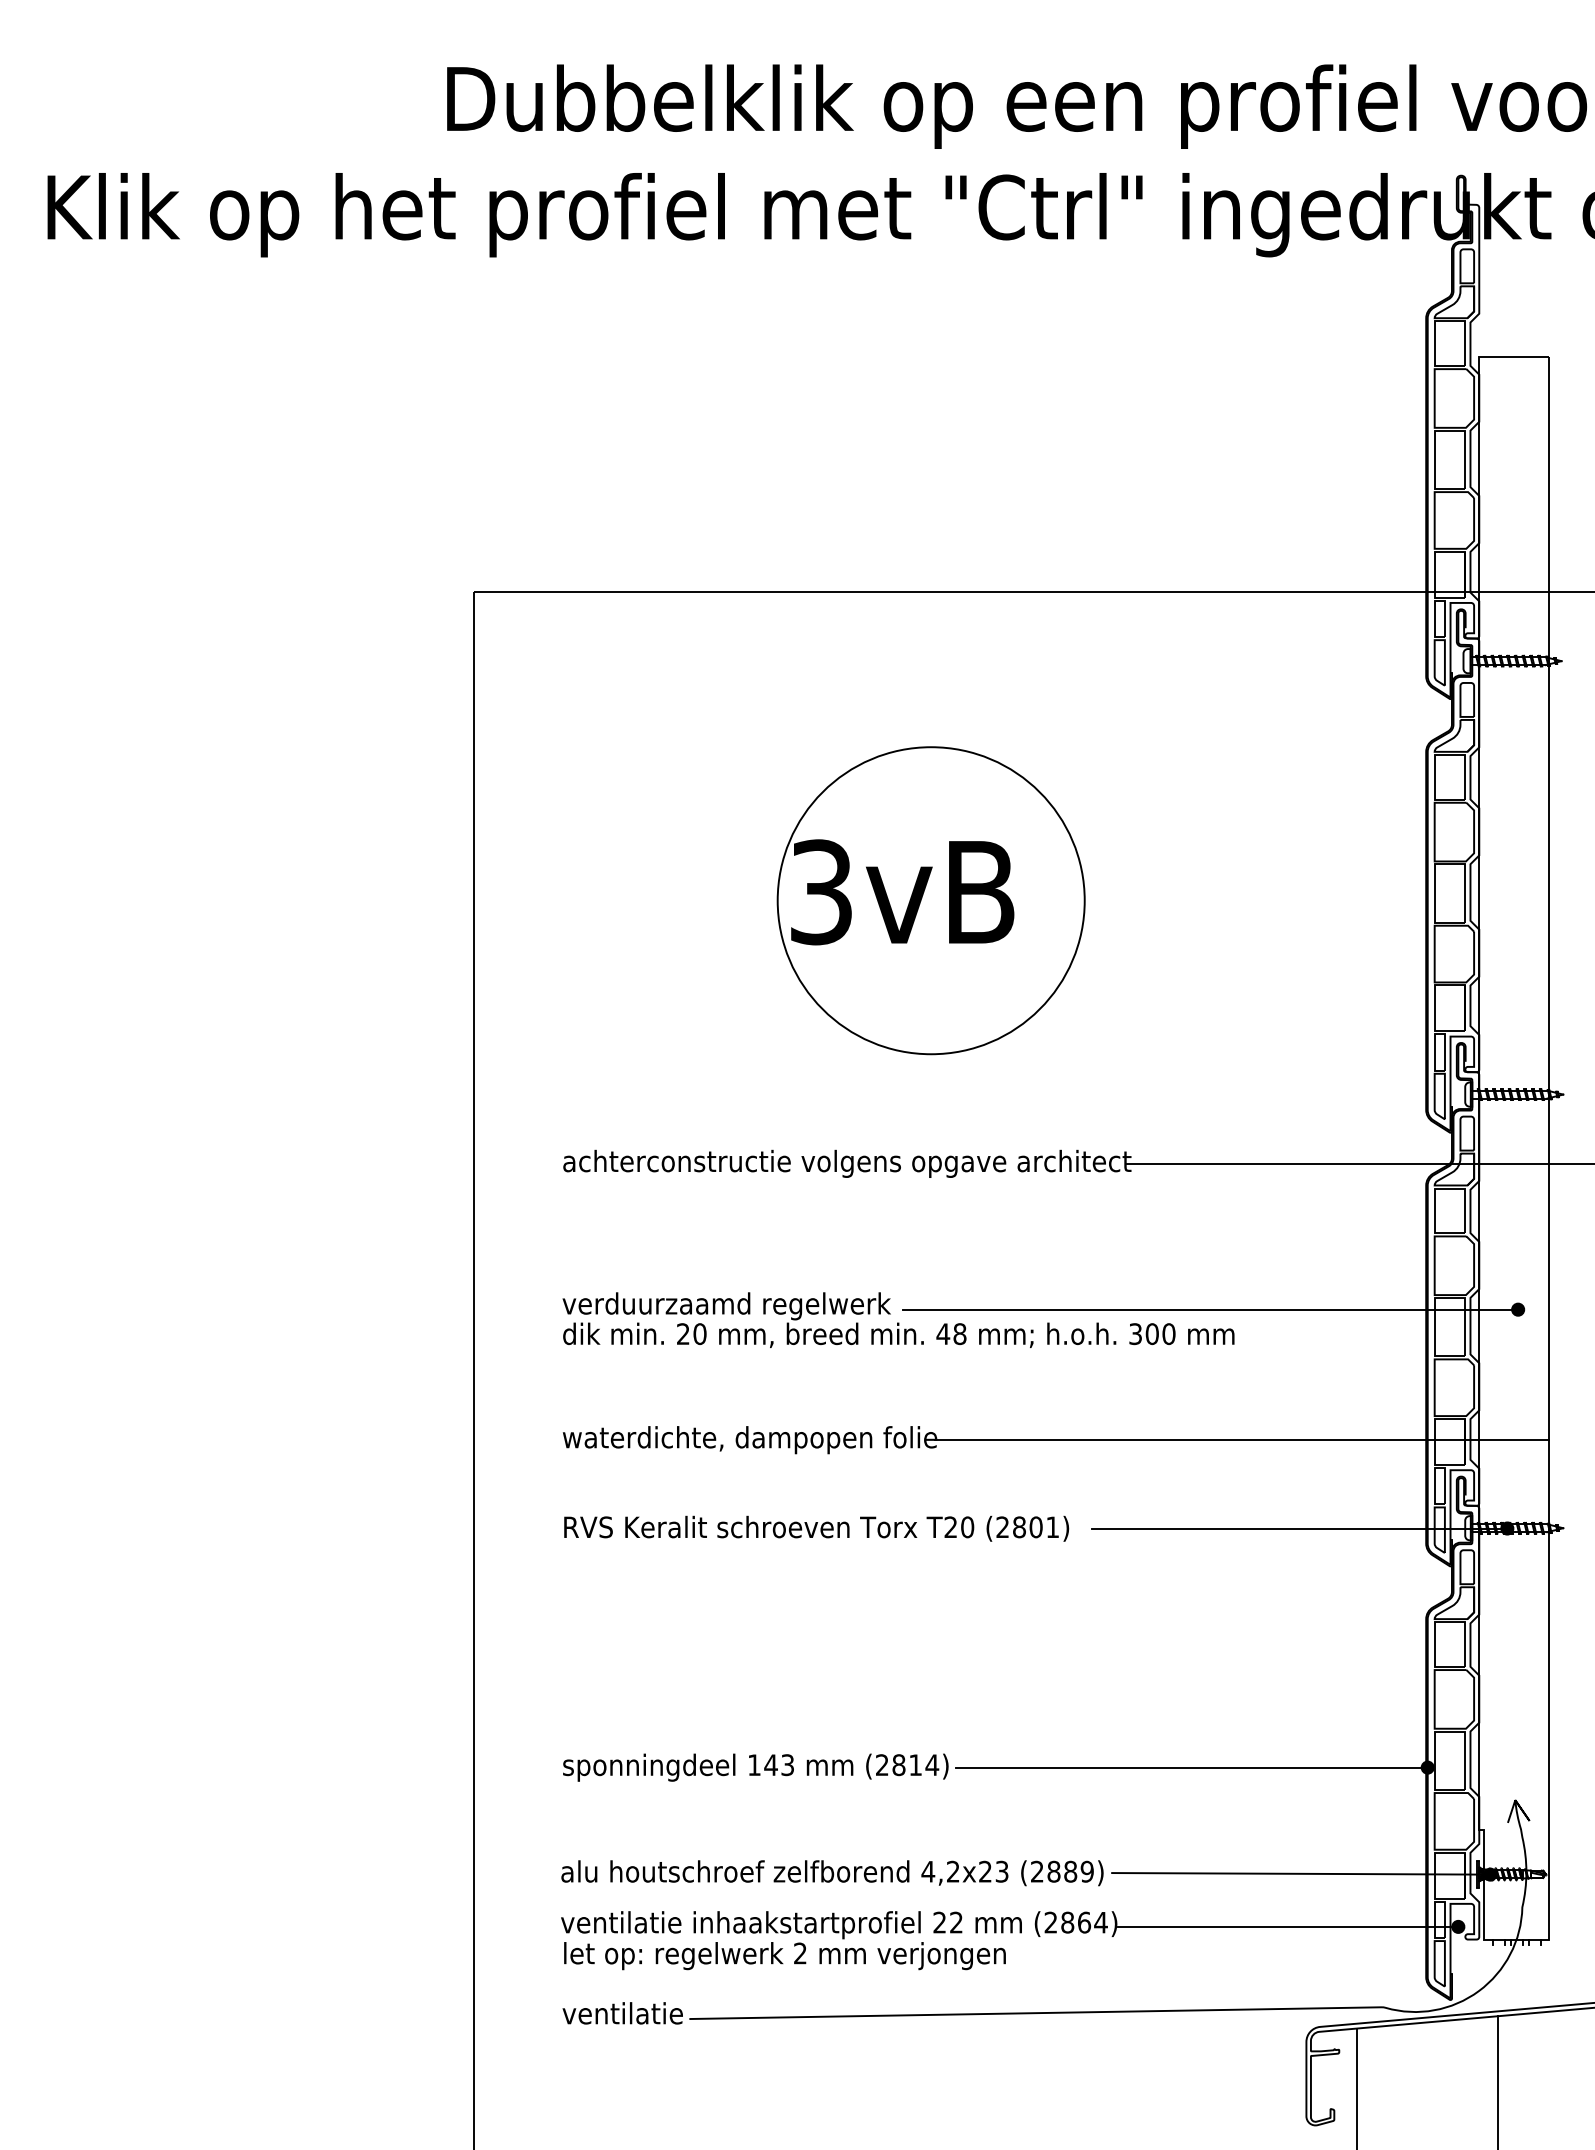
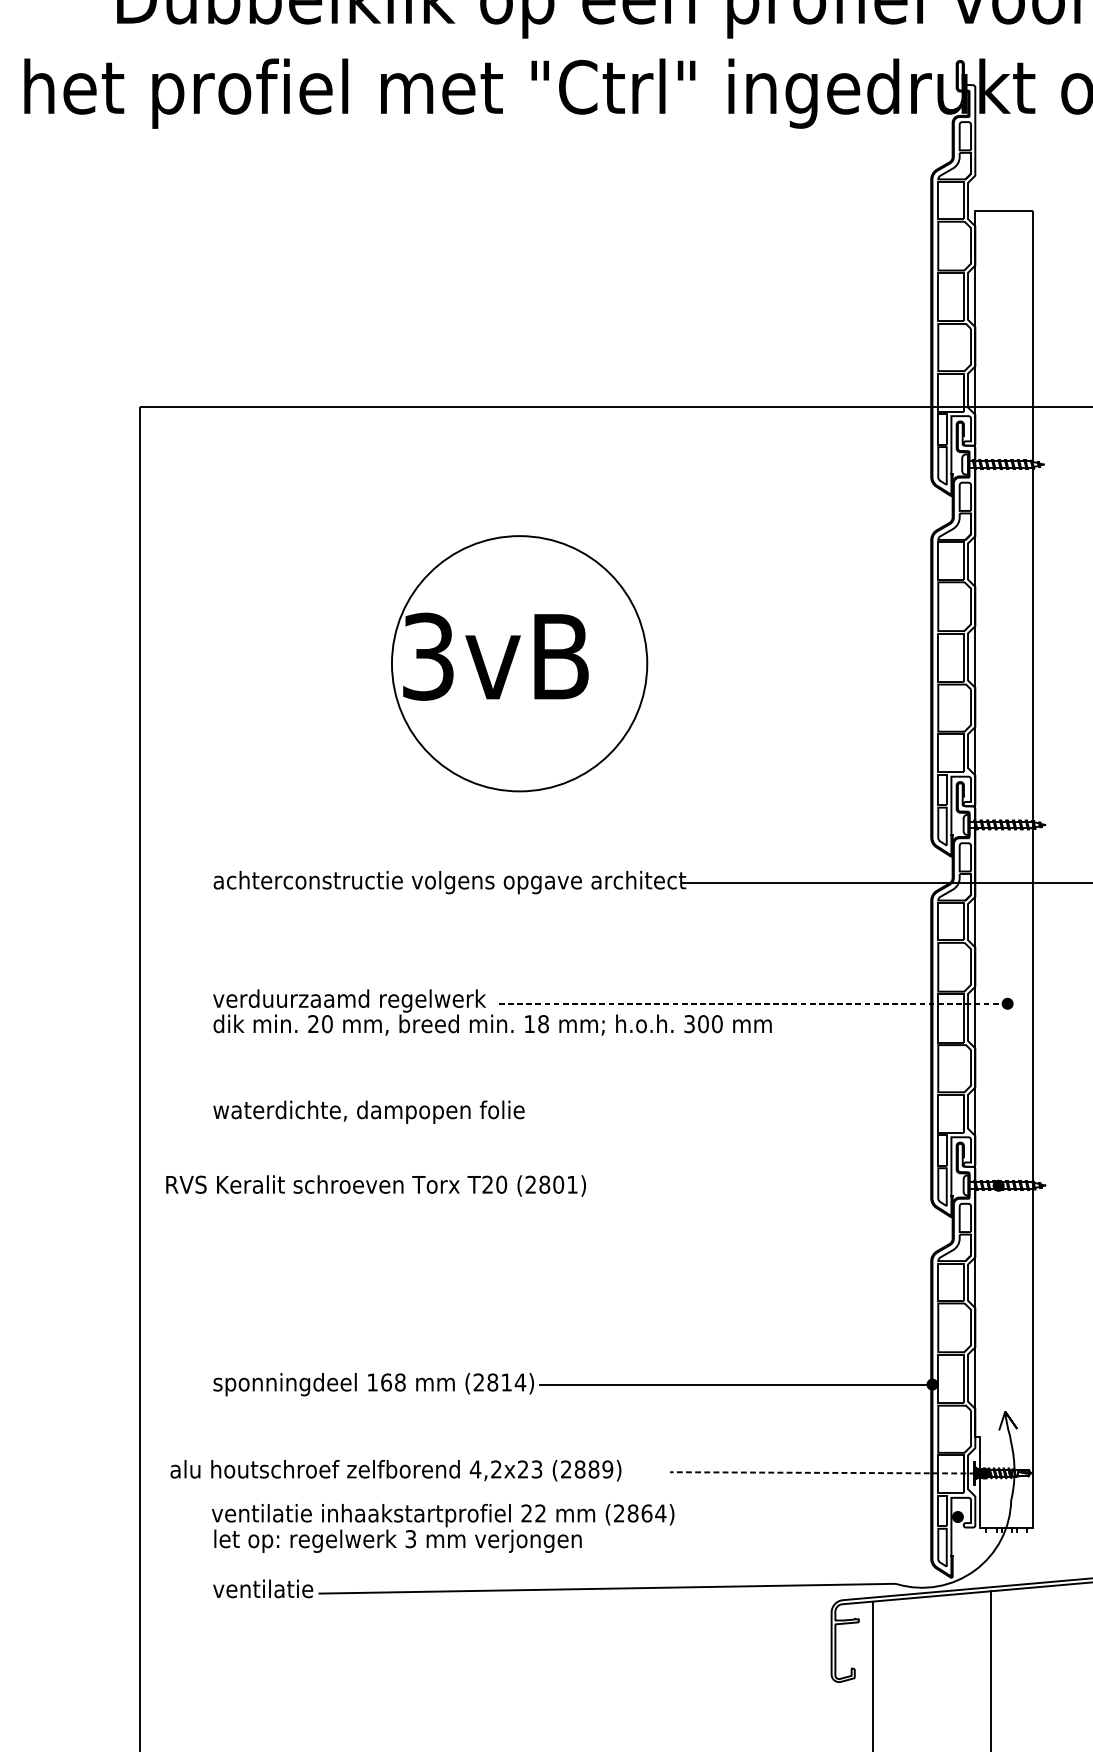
line: (1210, 1309) -> (751, 1003), solid -> dashed
text: (943, 1333) -> (529, 1023), 48 -> 18
line: (1241, 1440) -> (777, 1112), removed
text: (816, 1528) -> (376, 1185), moved
line: (1299, 1528) -> (825, 1185), removed
text: (779, 1765) -> (393, 1382), 143 -> 168
text: (832, 1873) -> (395, 1470), moved
line: (1300, 1873) -> (826, 1472), solid -> dashed
line: (1288, 1926) -> (816, 1516), removed
text: (800, 1953) -> (410, 1539), 2 -> 3

